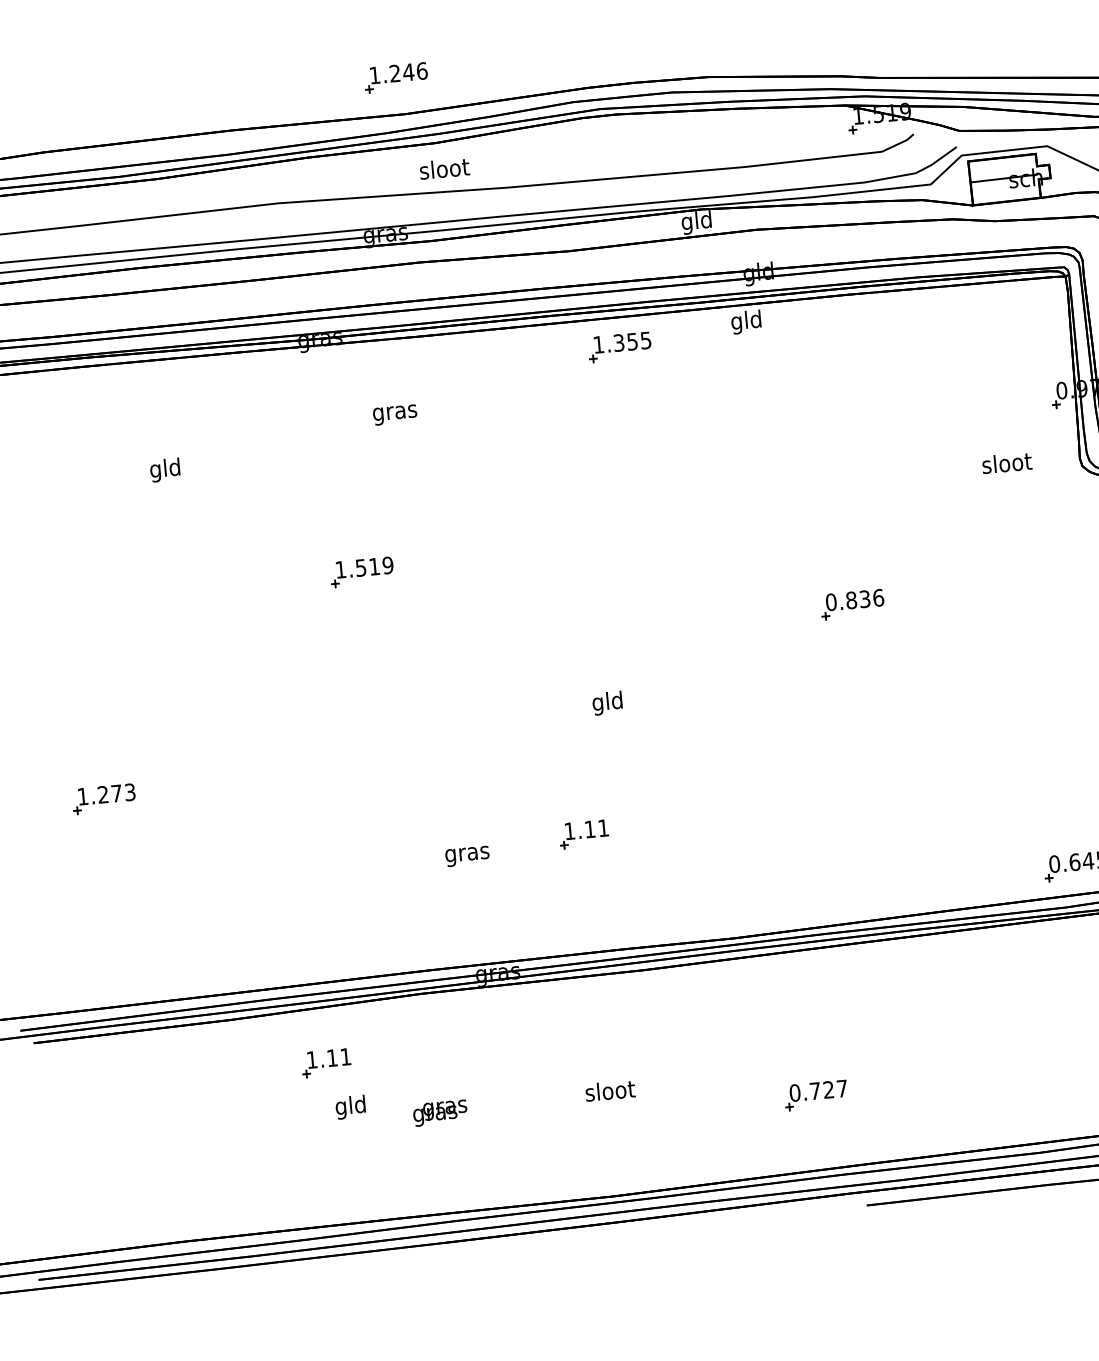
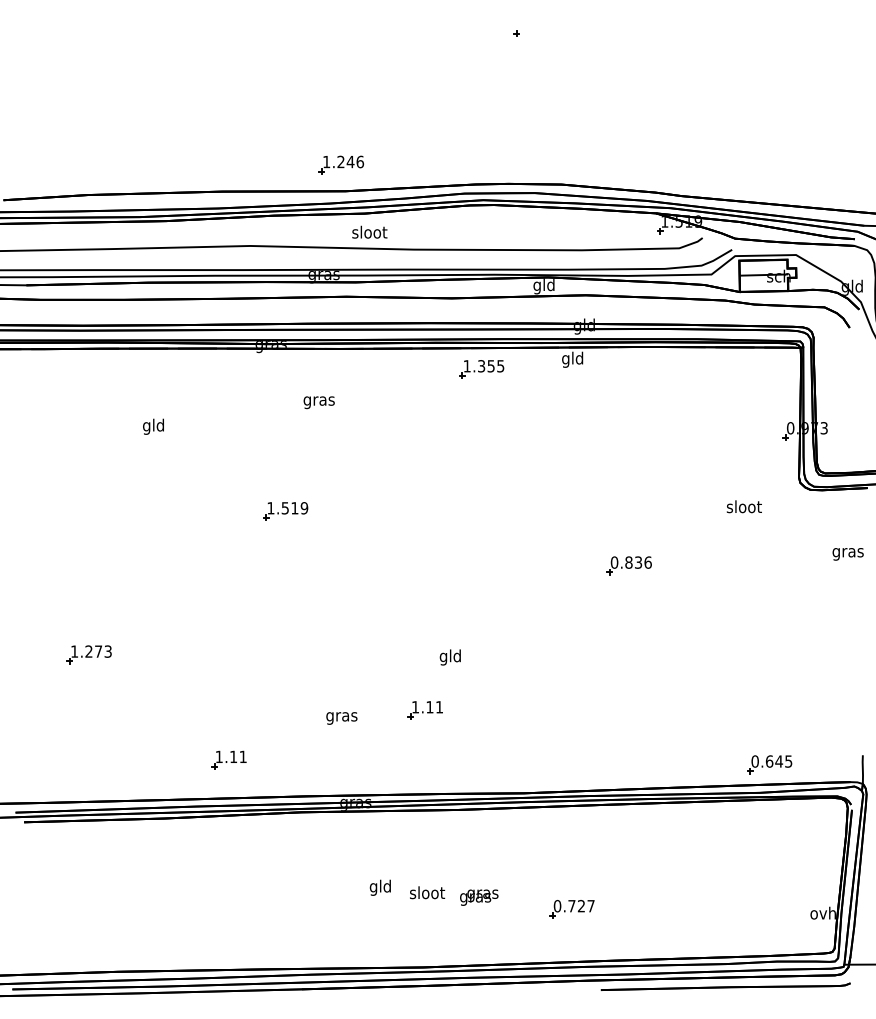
text: (1005, 462) -> (743, 506), moved
text: (606, 703) -> (449, 657), moved
part: (325, 1062) -> (228, 759), moved
text: (349, 1107) -> (379, 887), moved
text: (440, 1112) -> (479, 897), moved

